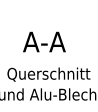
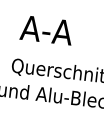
text: (44, 41) -> (46, 29), moved

